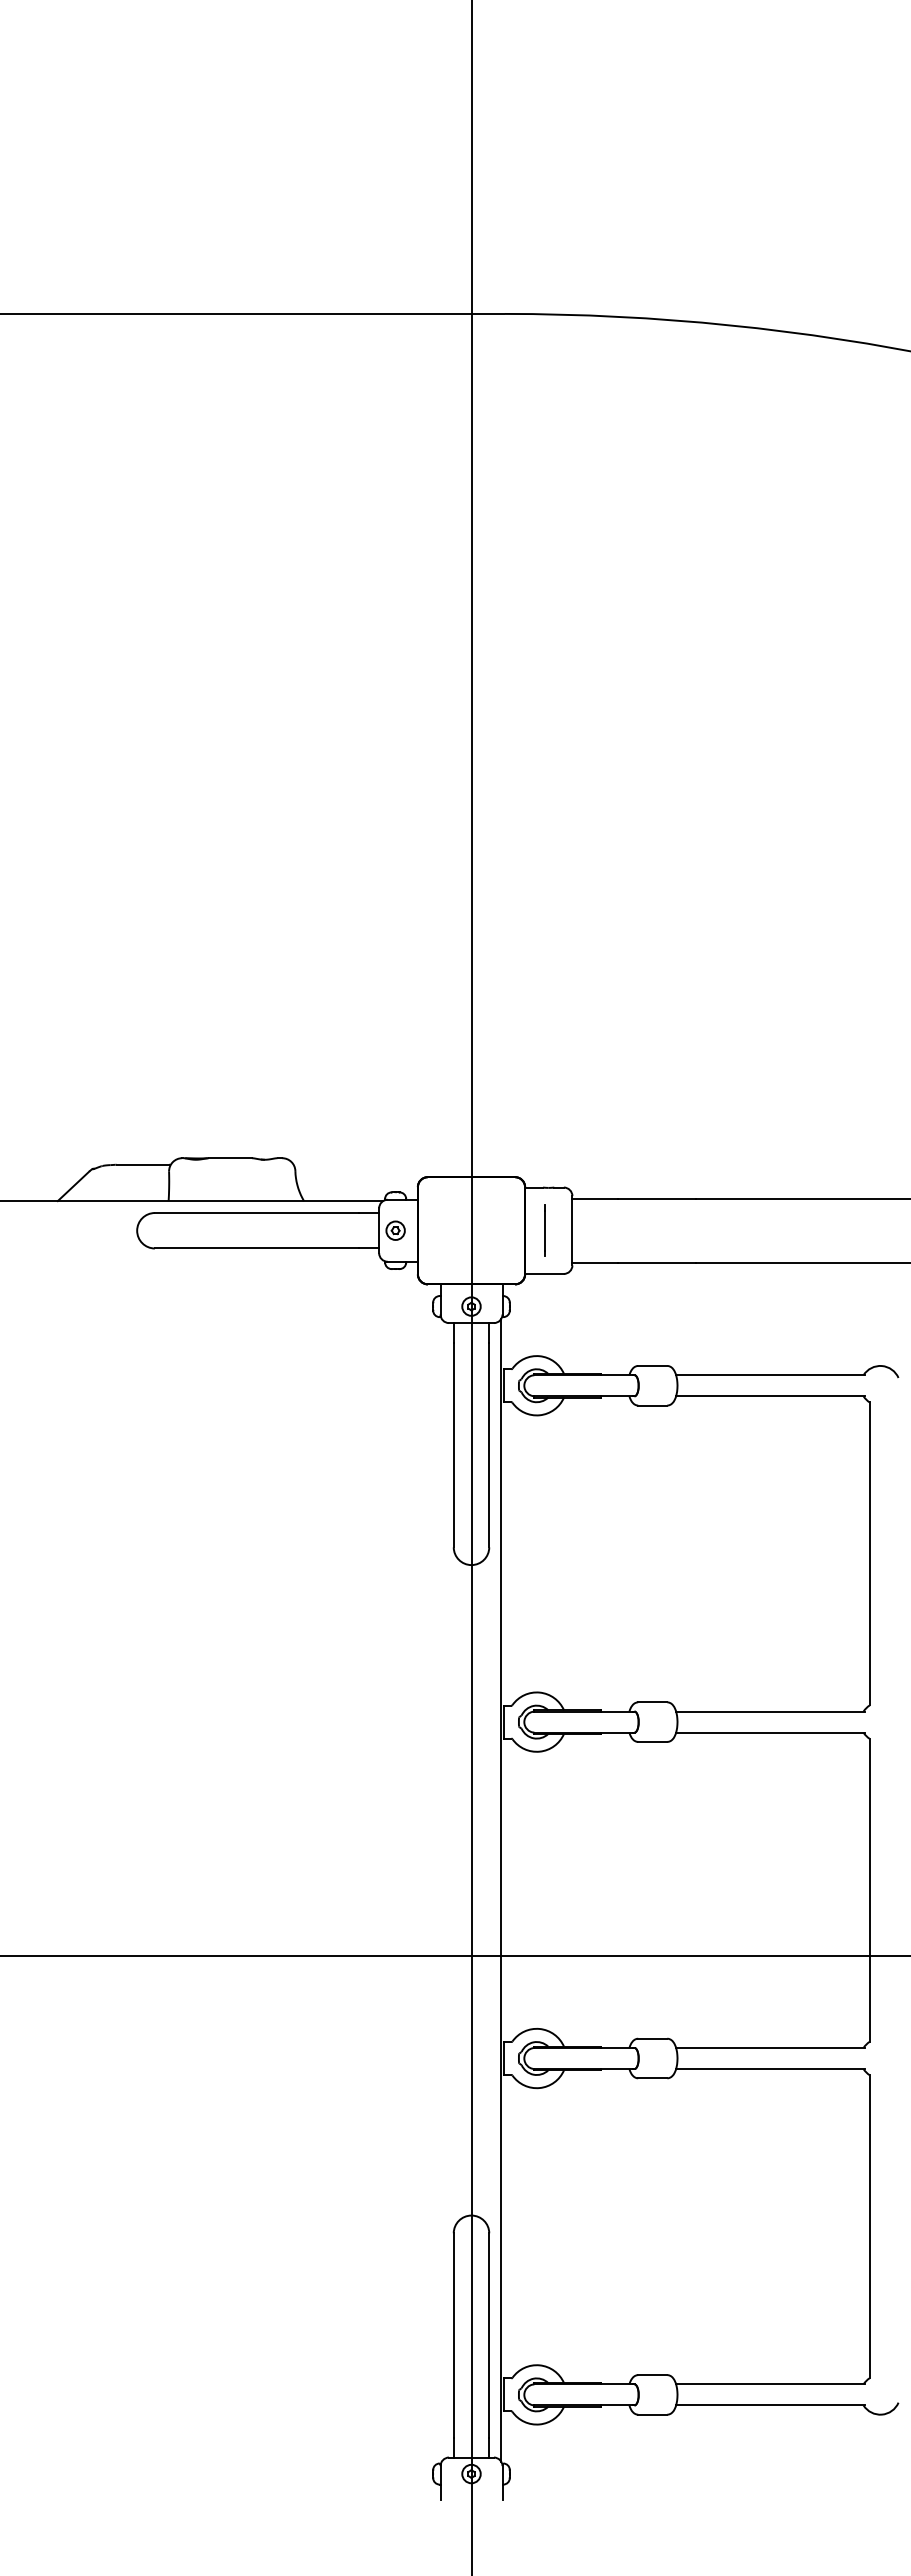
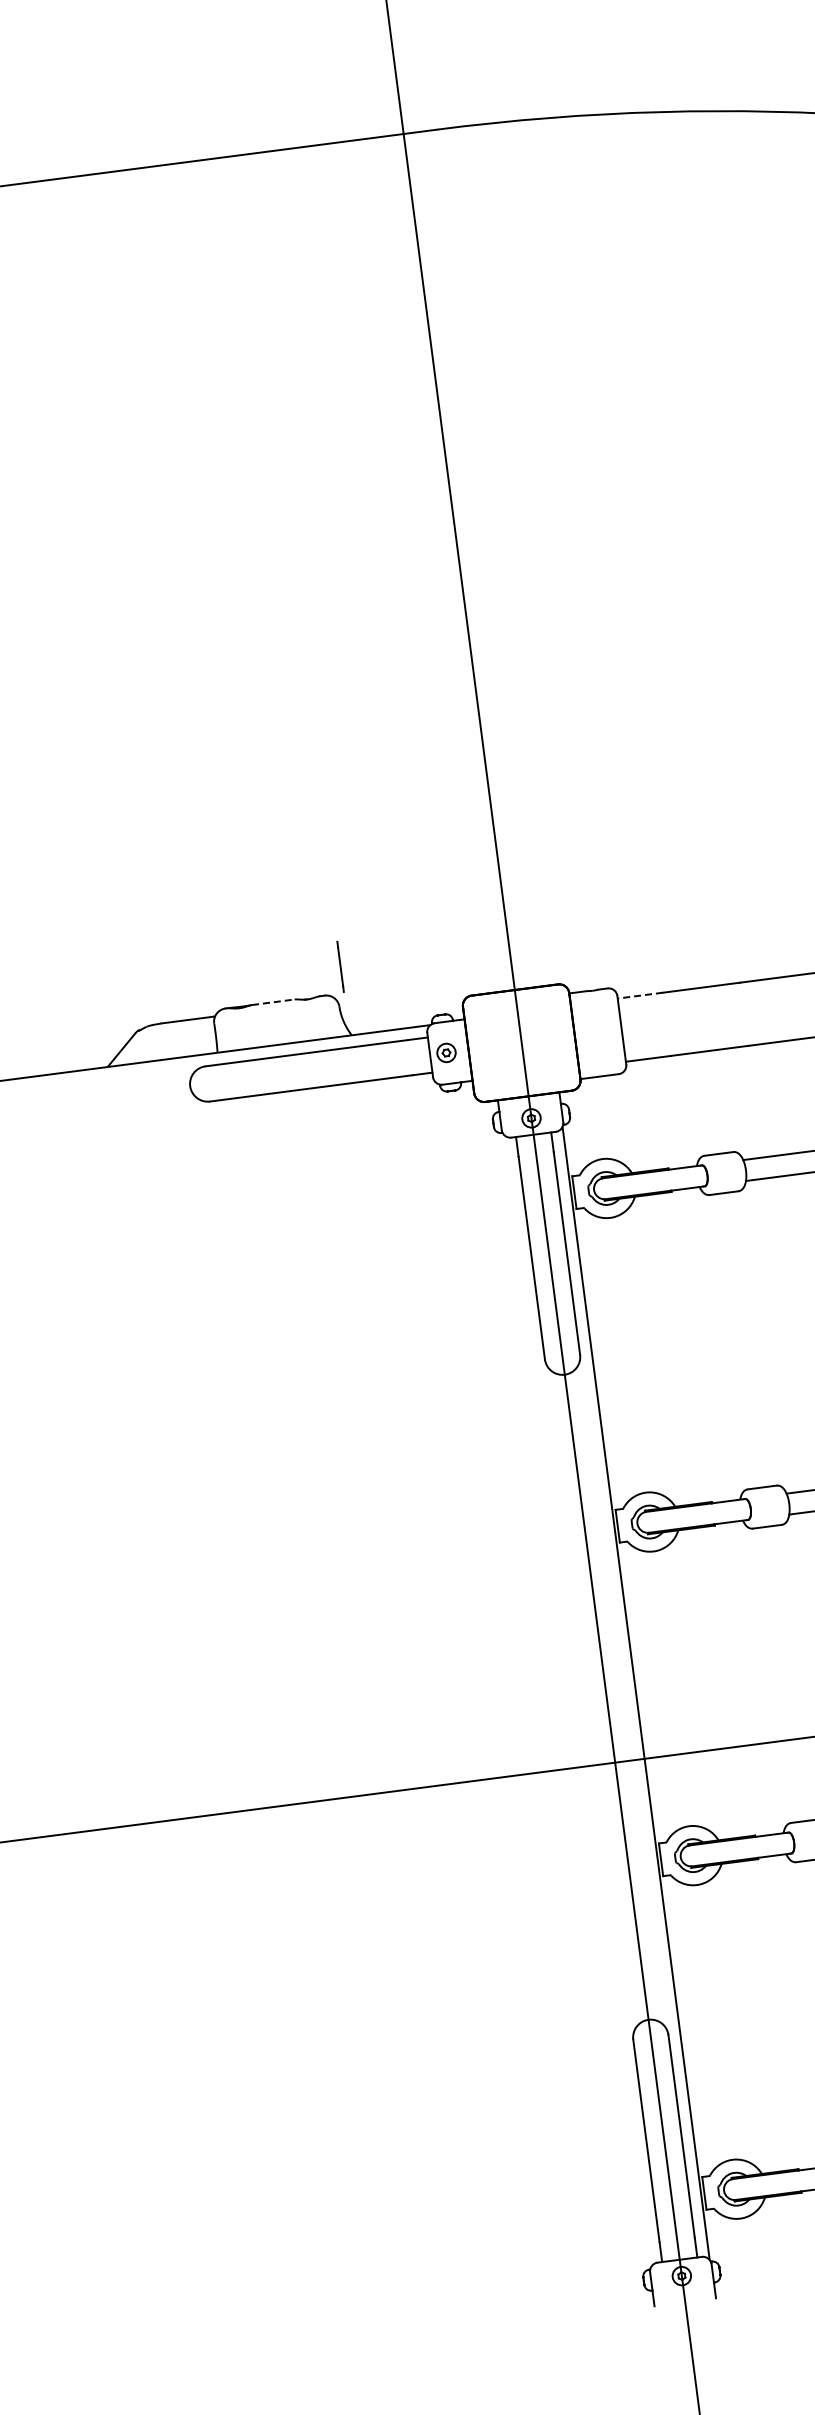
line: (230, 1158) -> (273, 1002), solid -> dashed
line: (595, 1198) -> (640, 995), solid -> dashed
line: (544, 1230) -> (340, 966), moved

